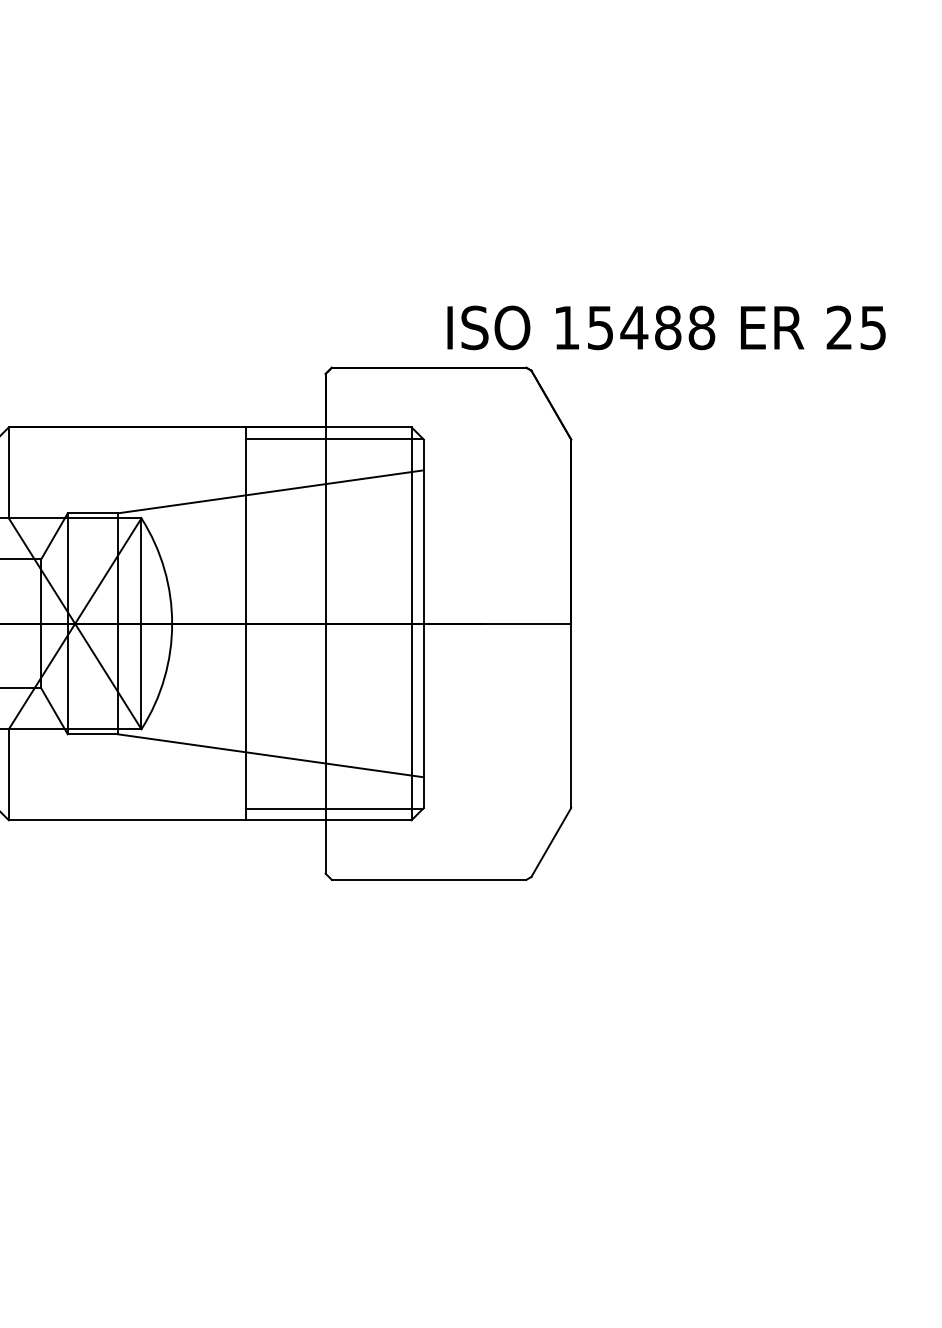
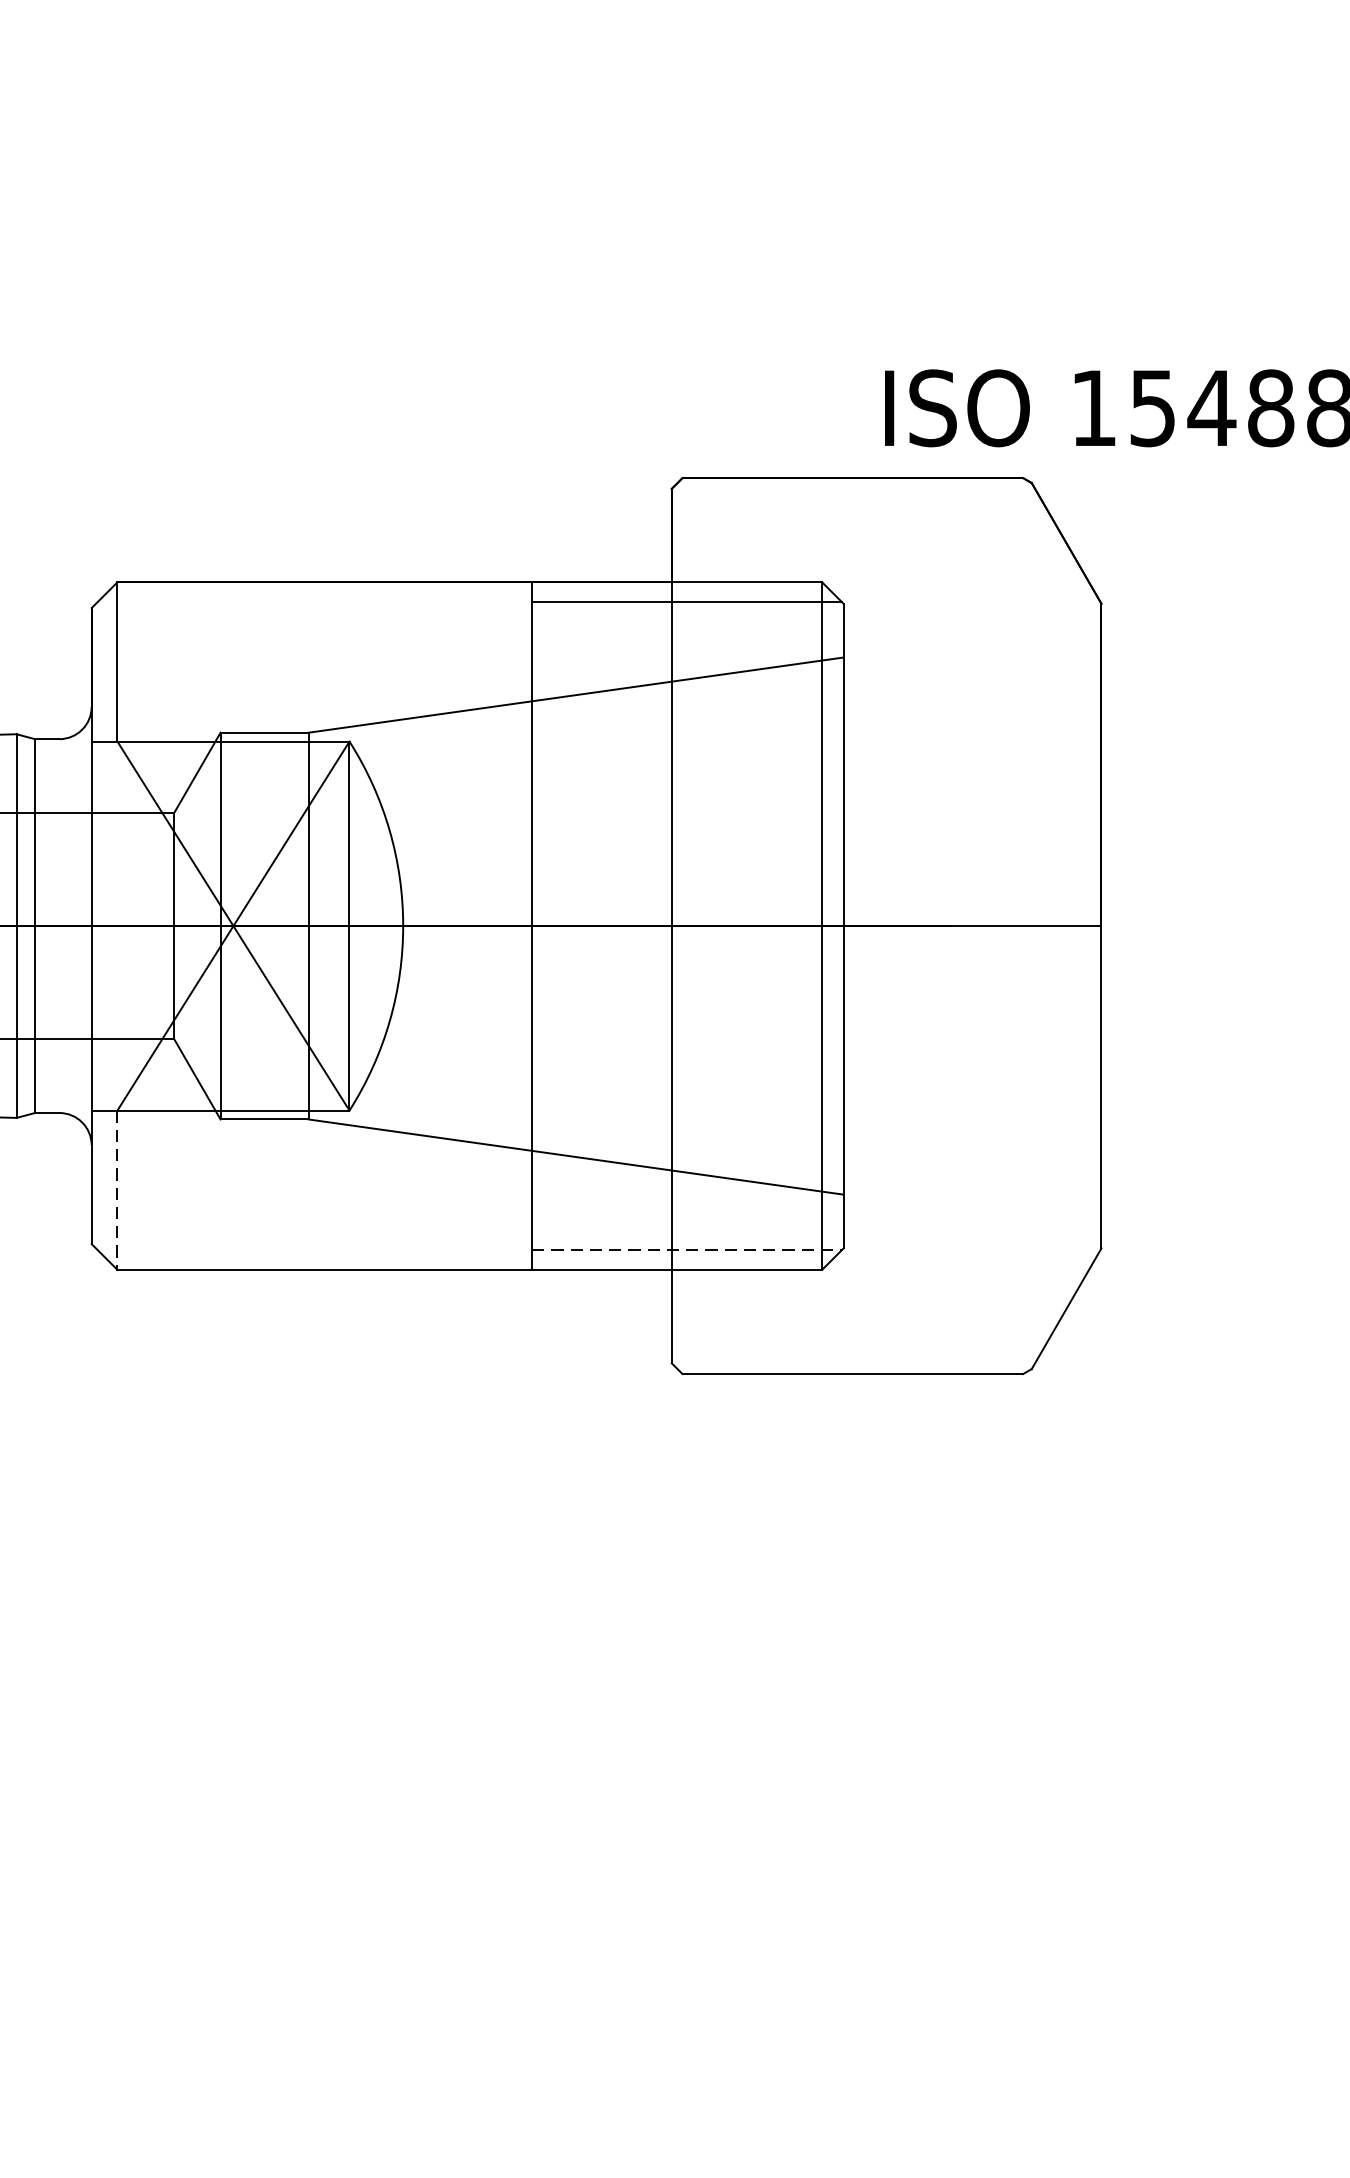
line: (8, 774) -> (116, 1189), solid -> dashed
line: (334, 808) -> (687, 1249), solid -> dashed

